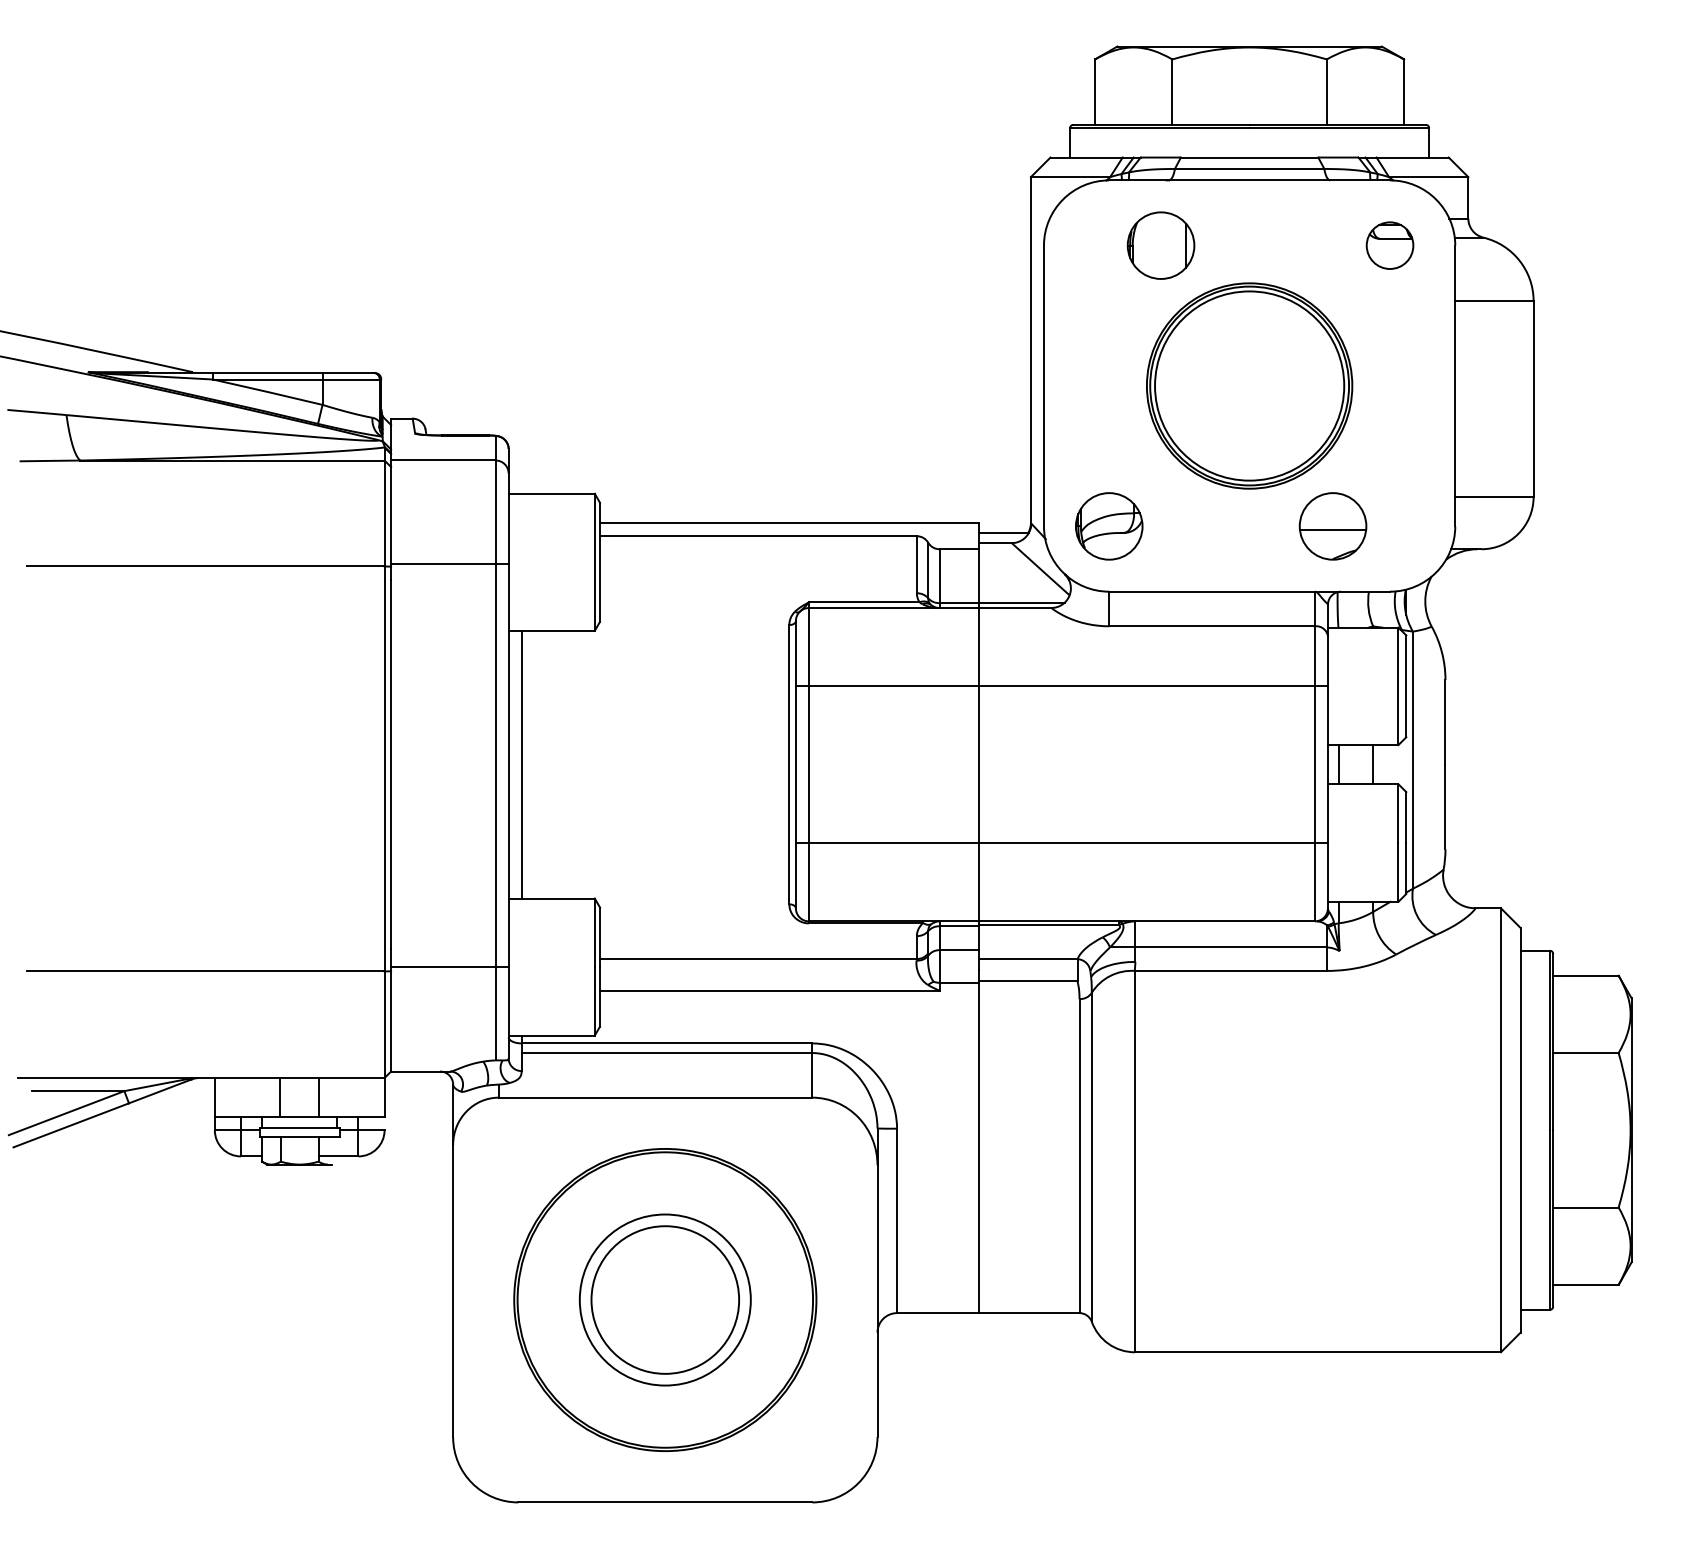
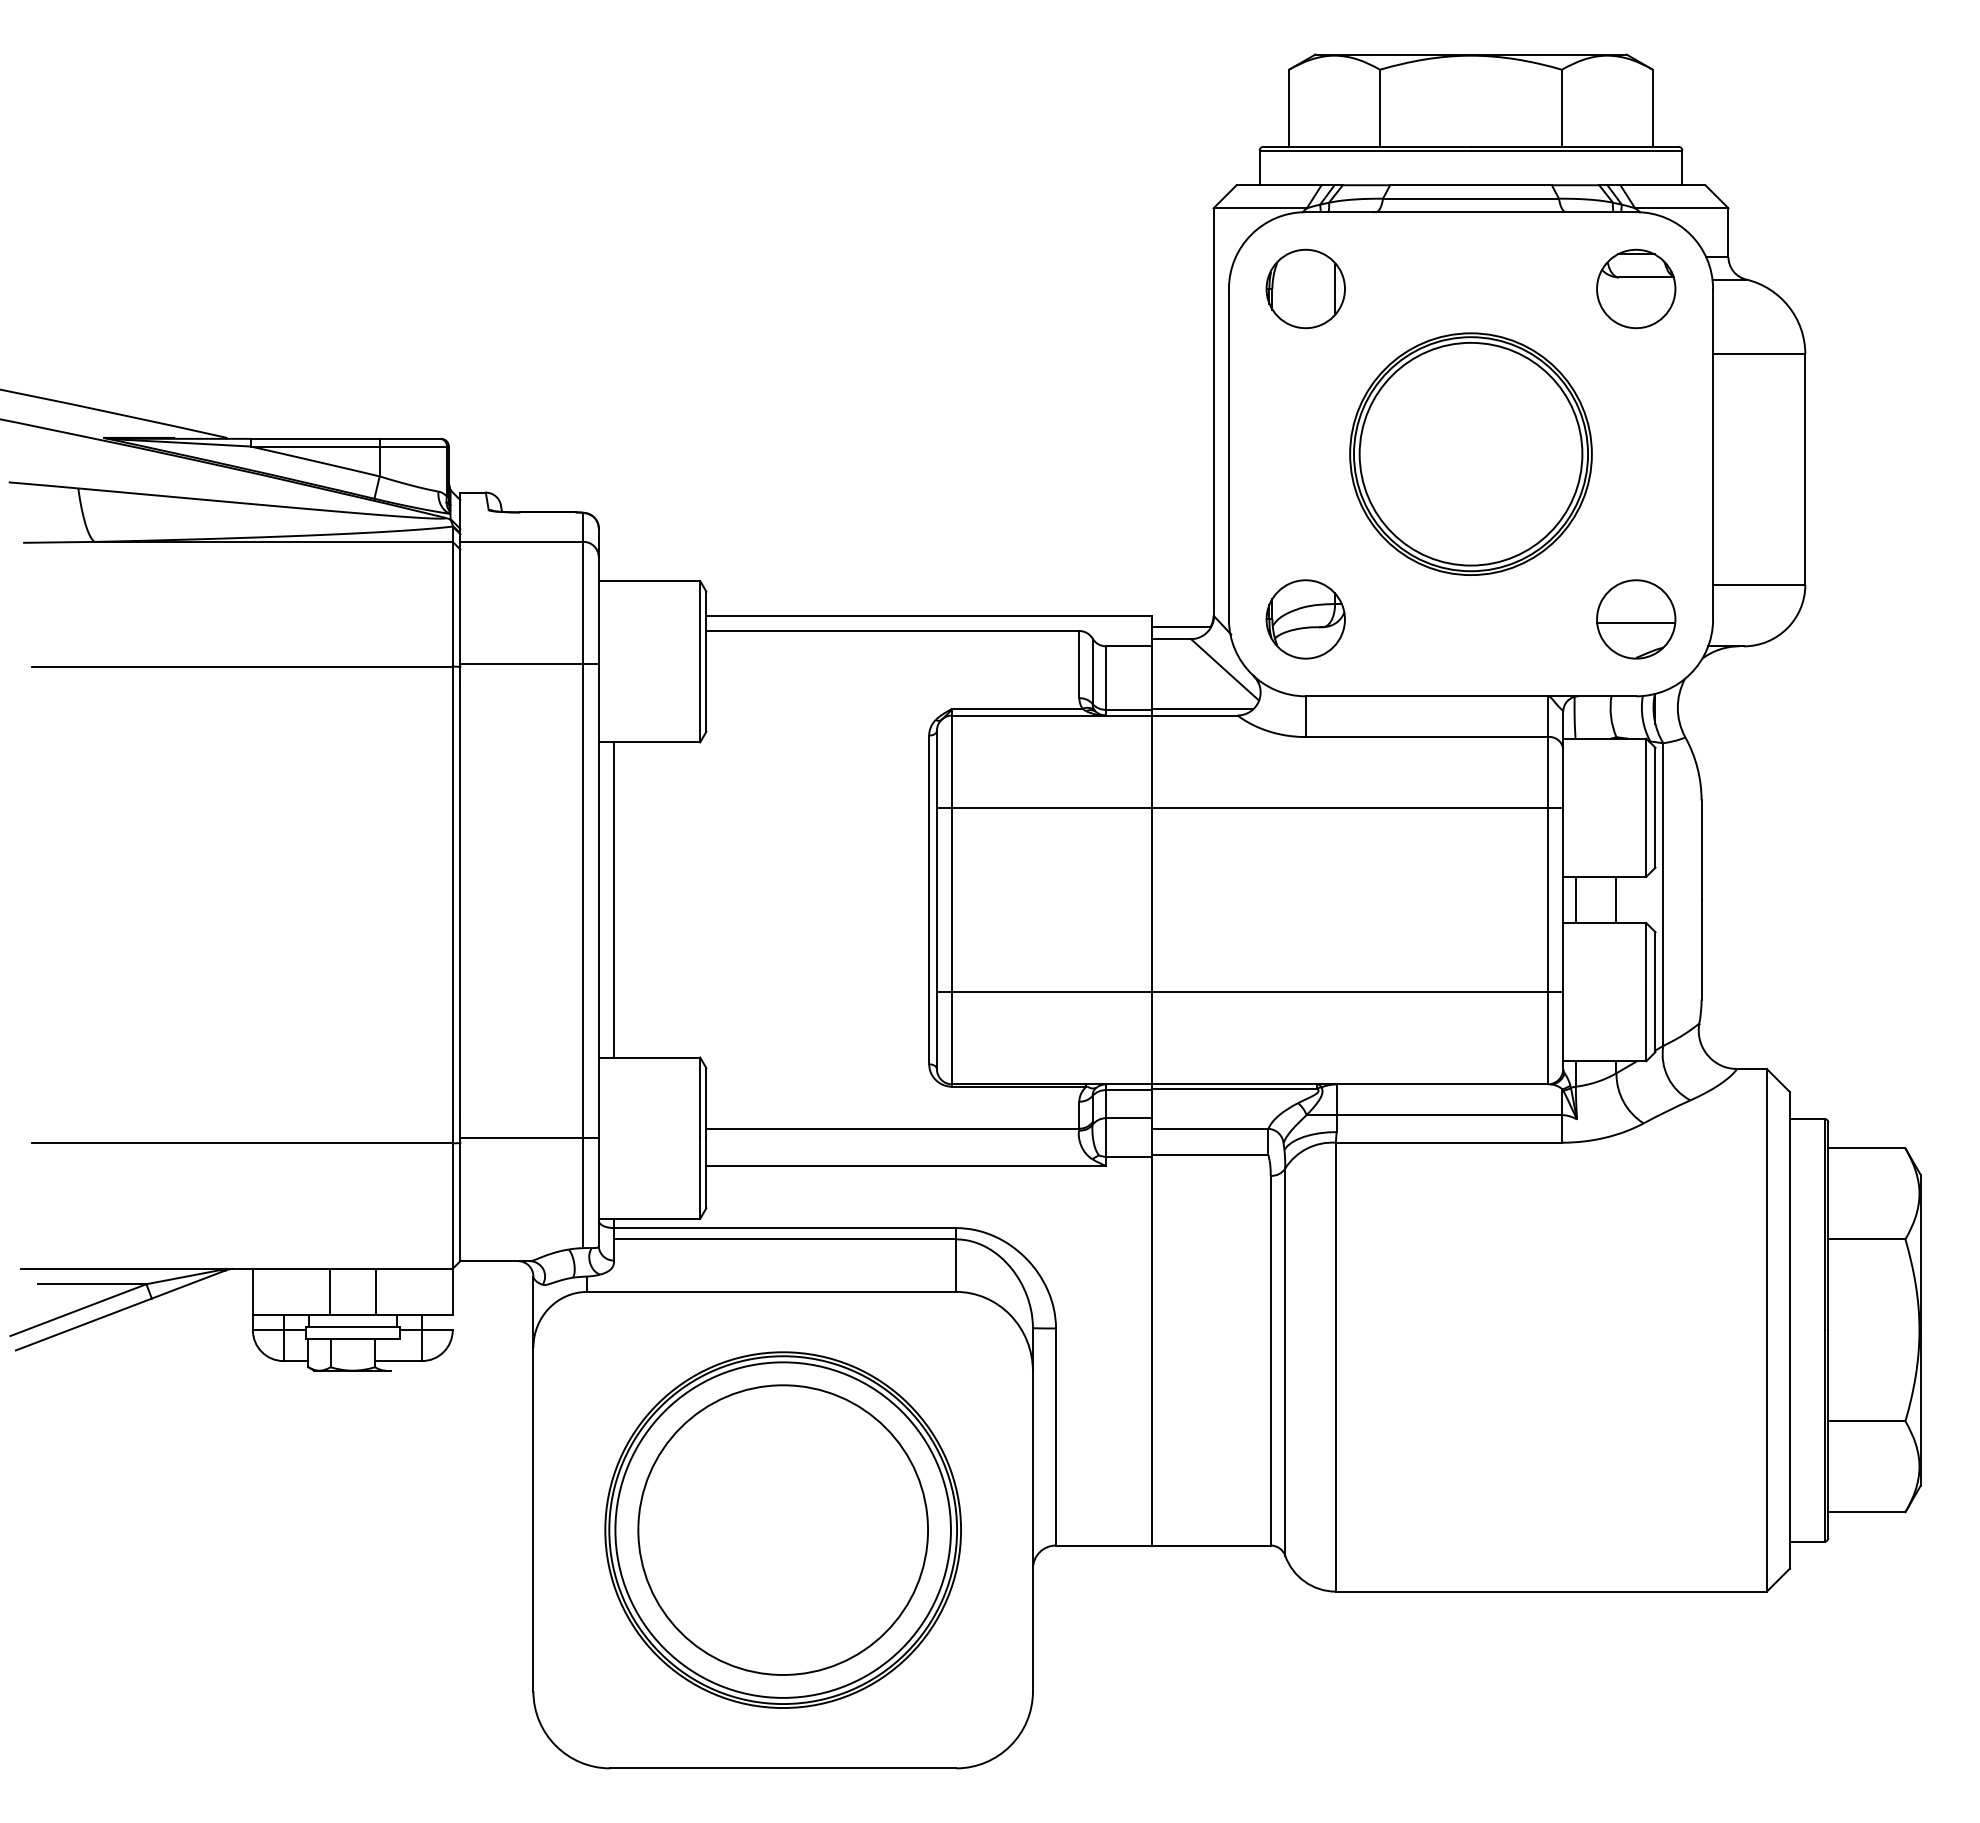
part: (1160, 245) -> (1305, 288), moved
part: (1390, 245) -> (1636, 288), size x1.43
part: (1333, 526) -> (1636, 619), moved
circle: (664, 1299) -> (782, 1529), size x1.67
circle: (665, 1299) -> (783, 1529), size x1.67

